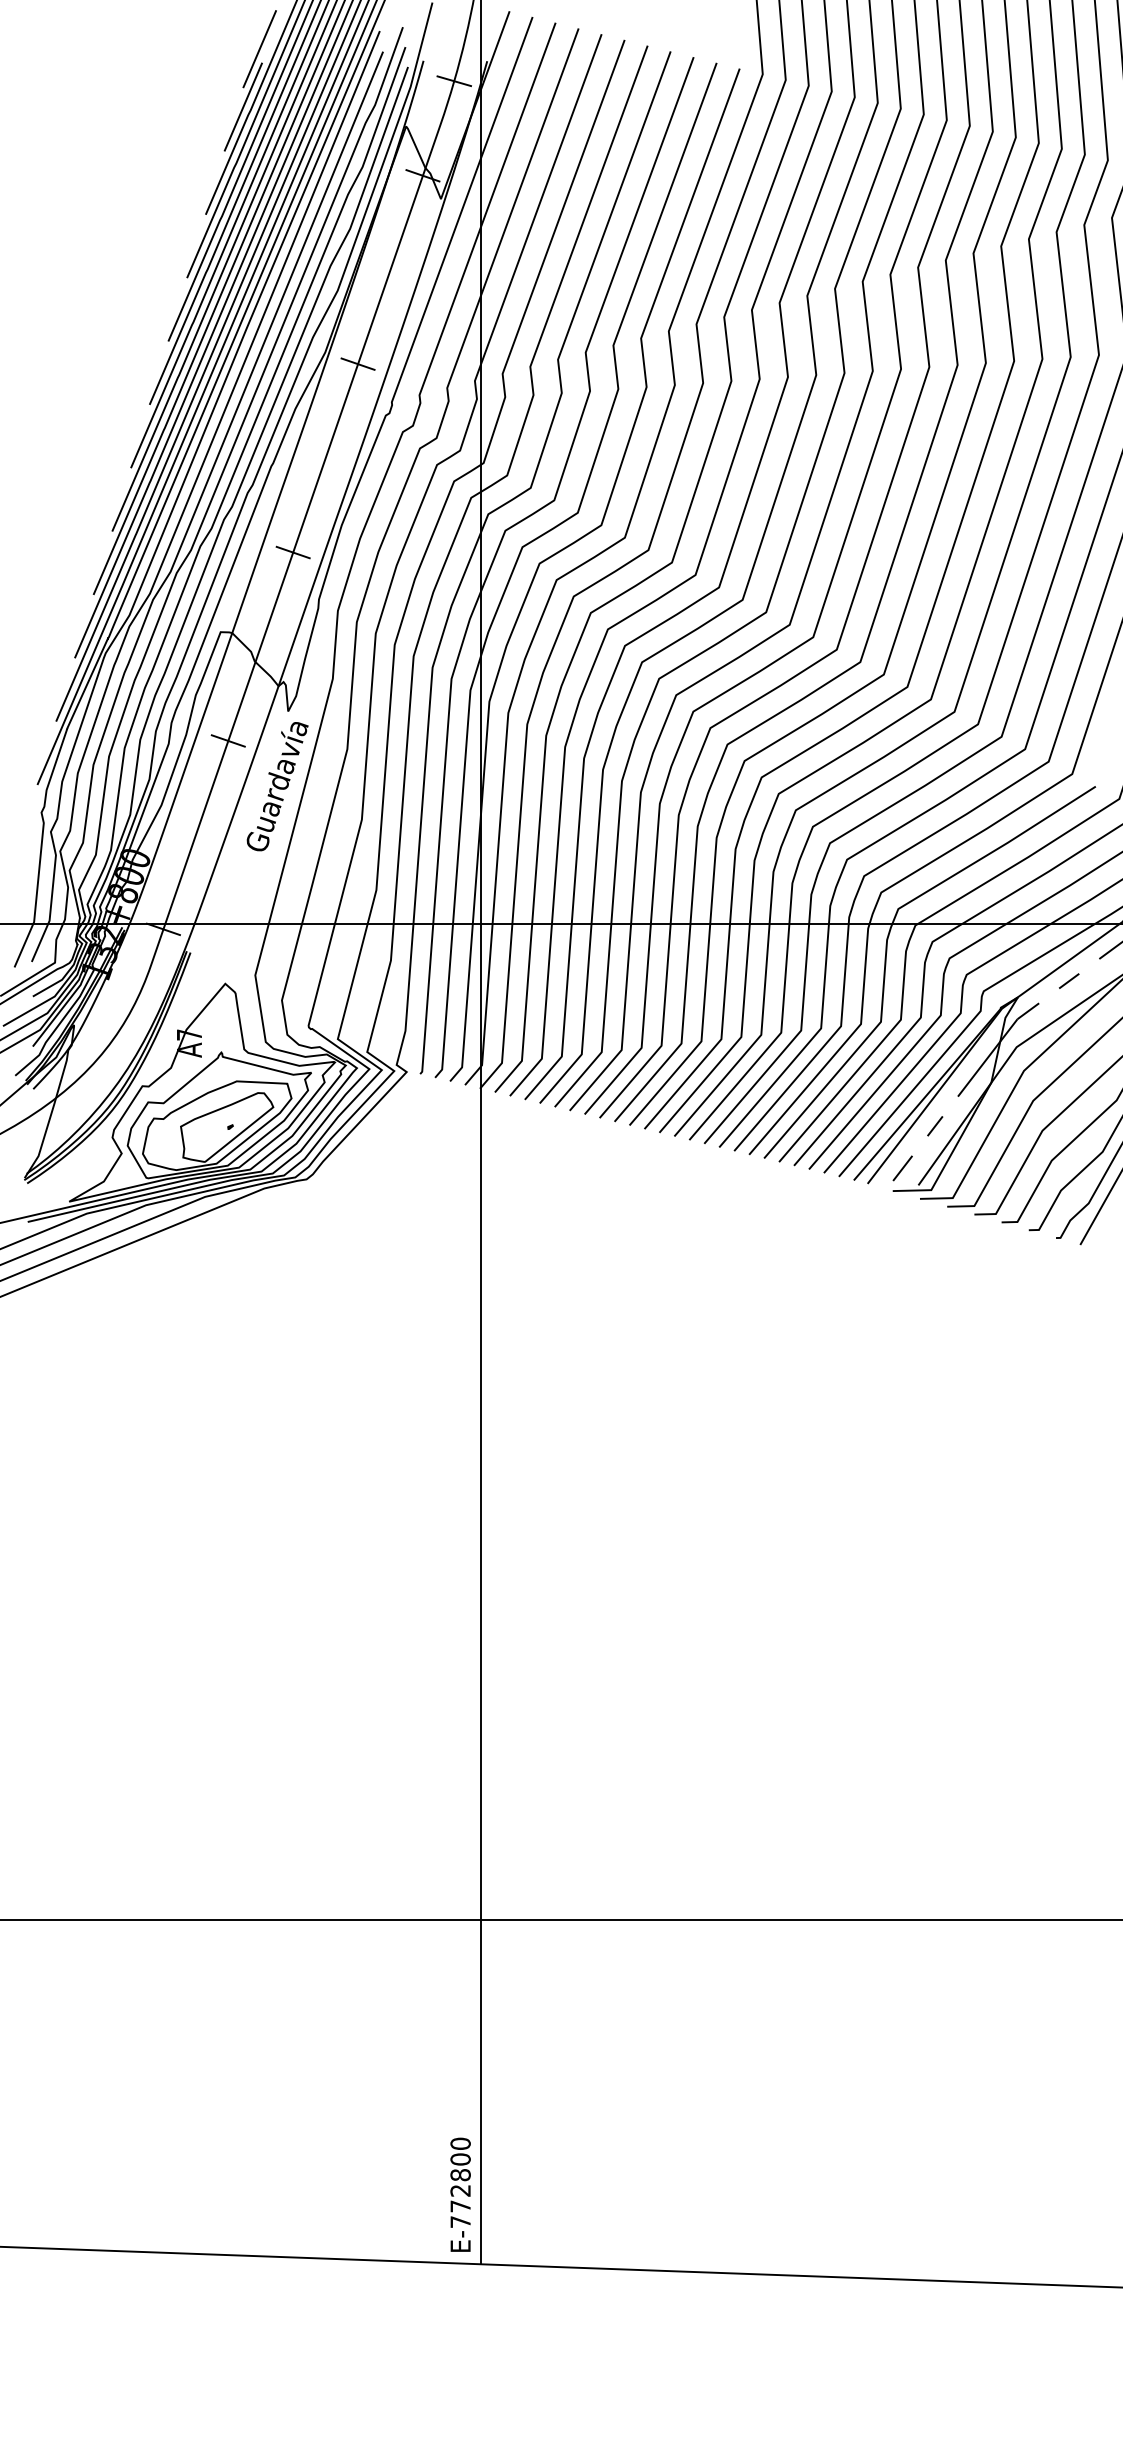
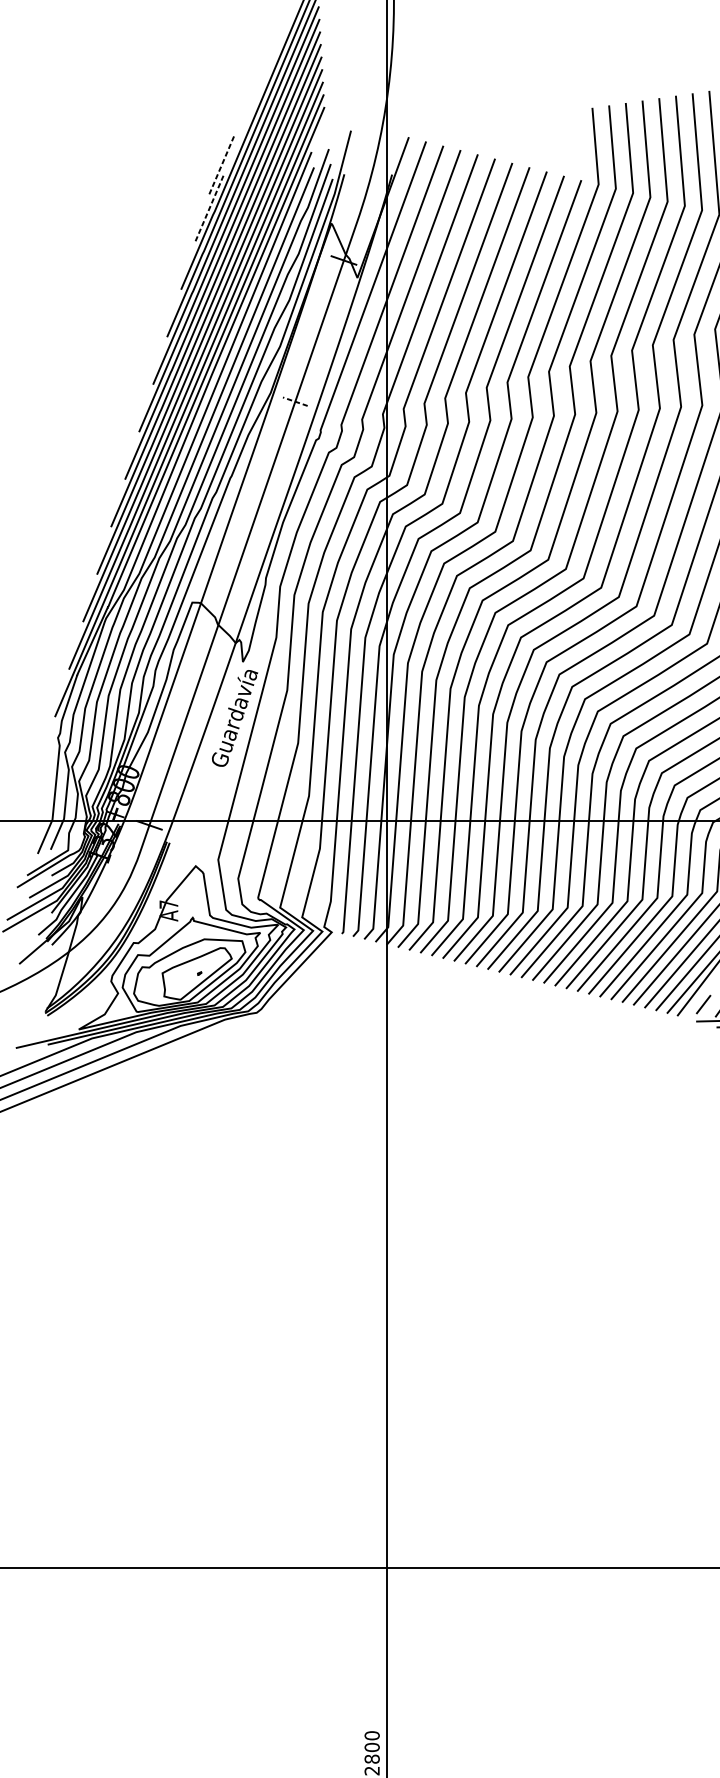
line: (259, 49) -> (221, 165), solid -> dashed
line: (454, 81) -> (367, 189), removed
line: (243, 107) -> (209, 209), solid -> dashed
line: (357, 364) -> (294, 401), solid -> dashed
line: (292, 552) -> (246, 542), removed
line: (227, 740) -> (197, 683), removed

